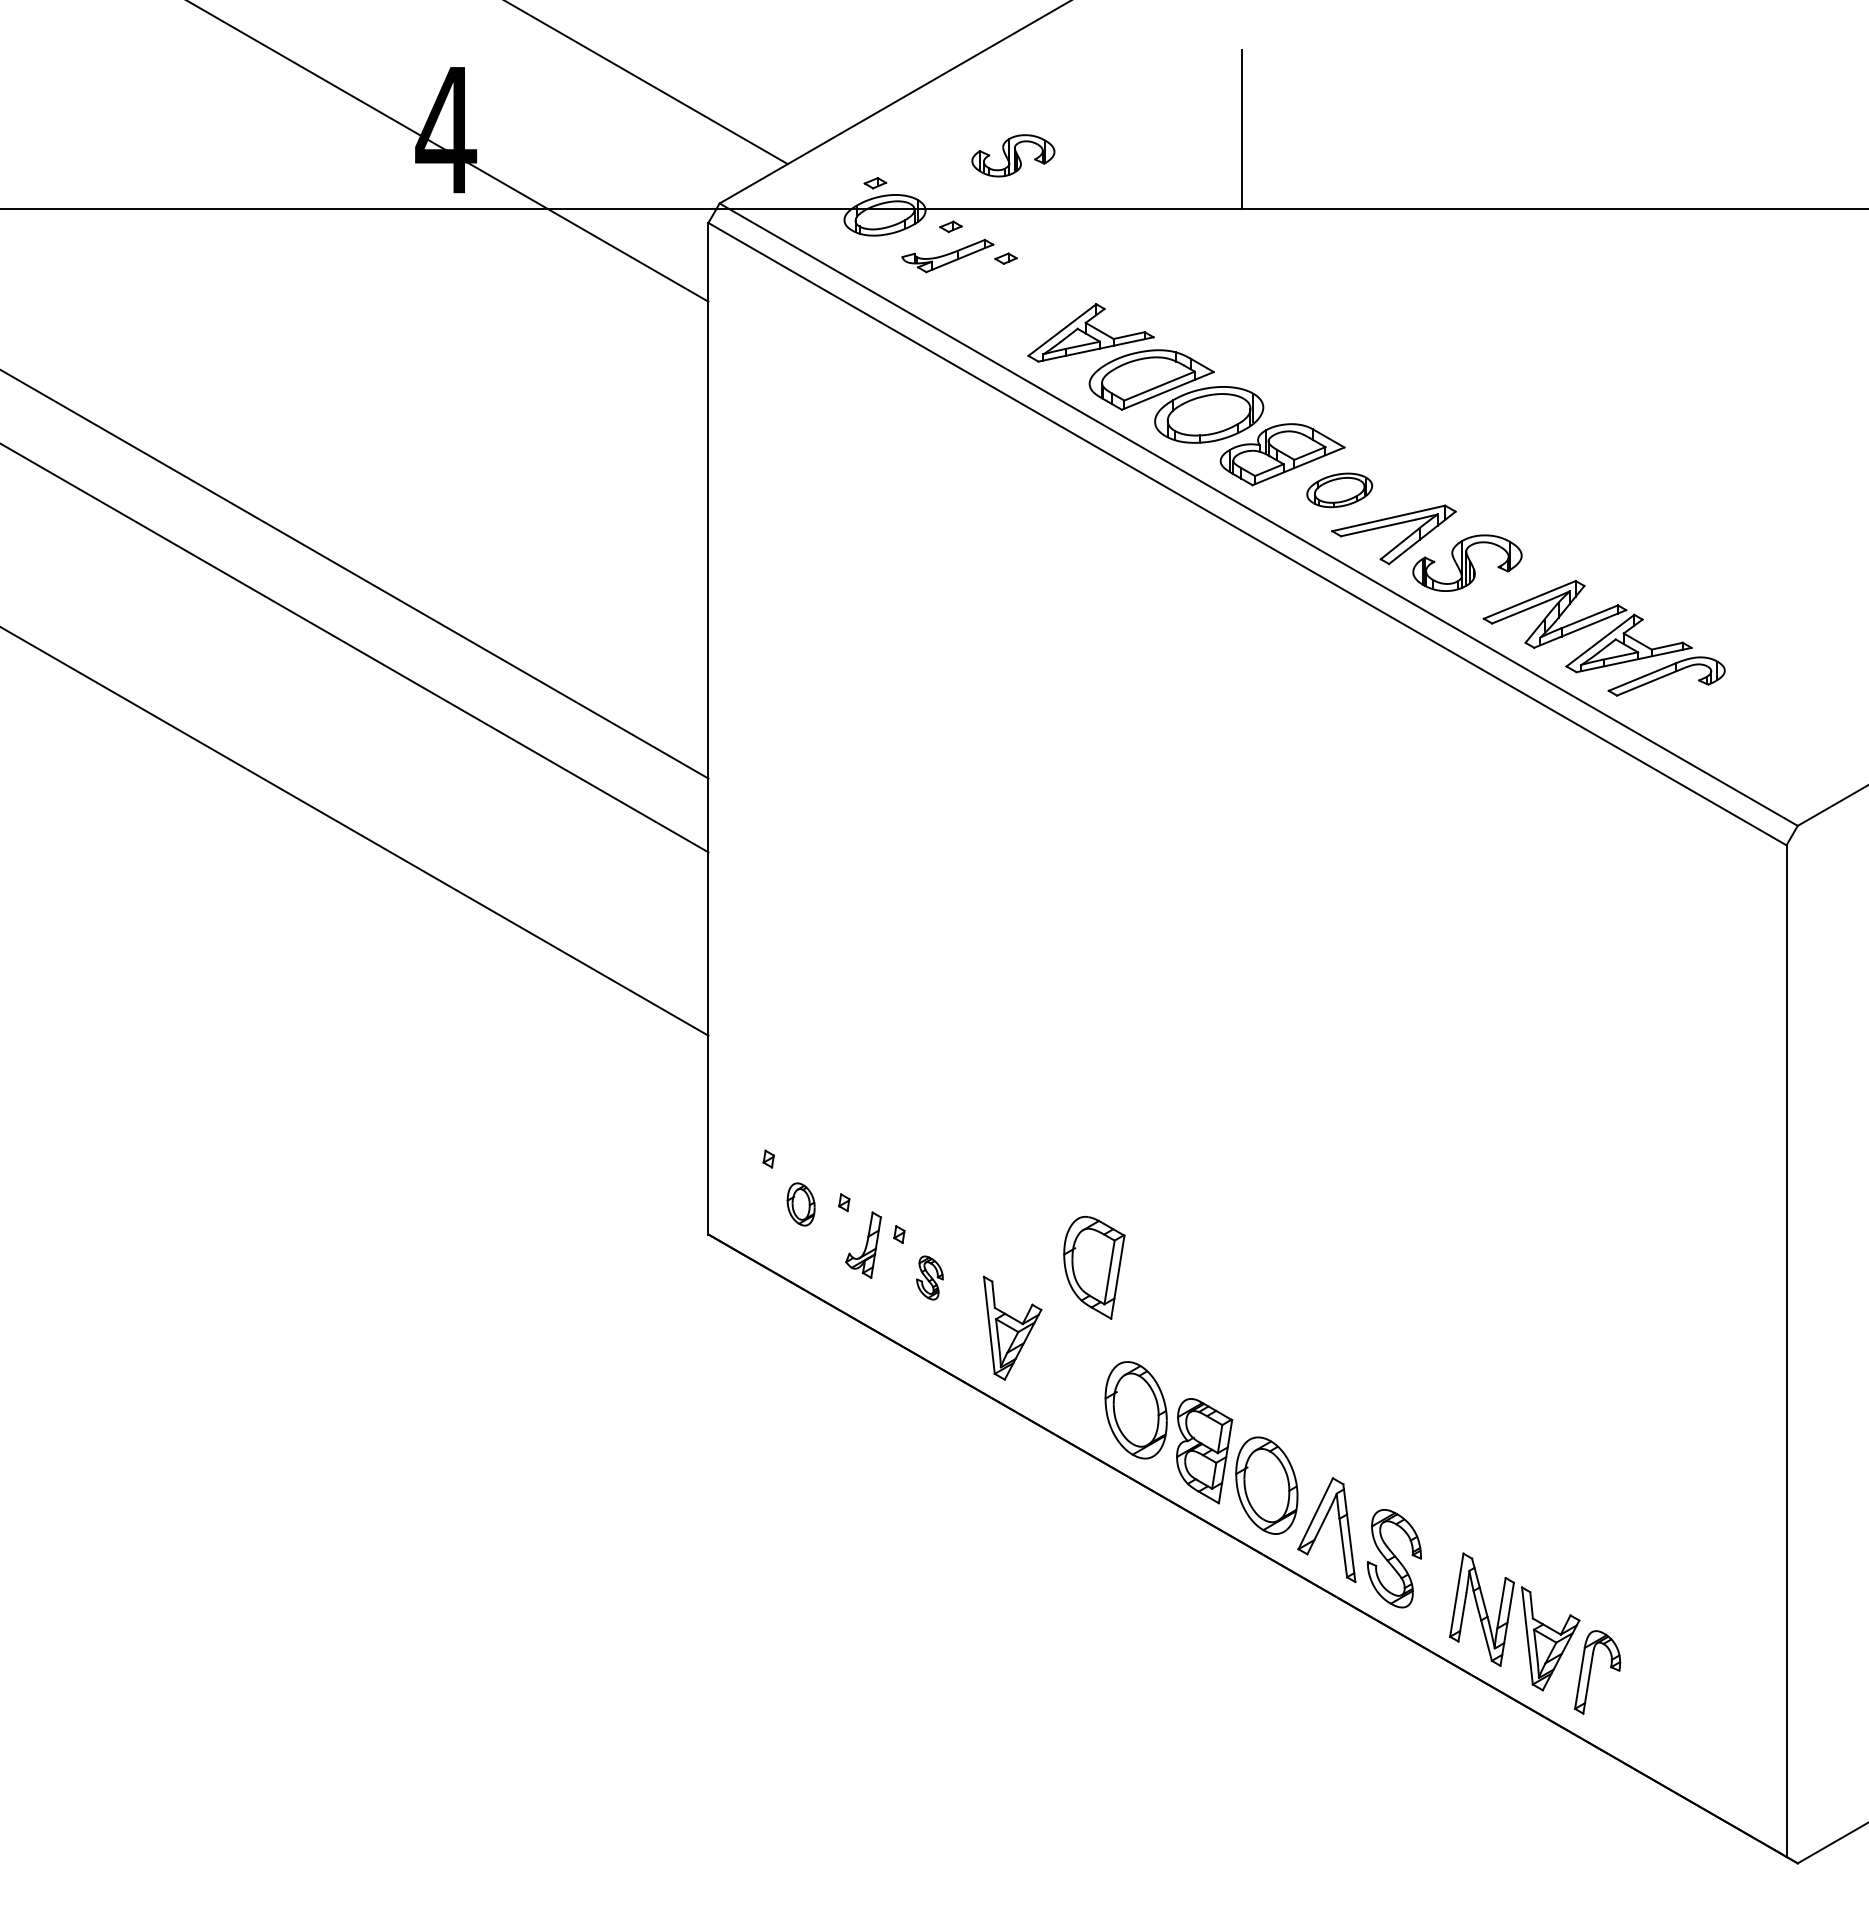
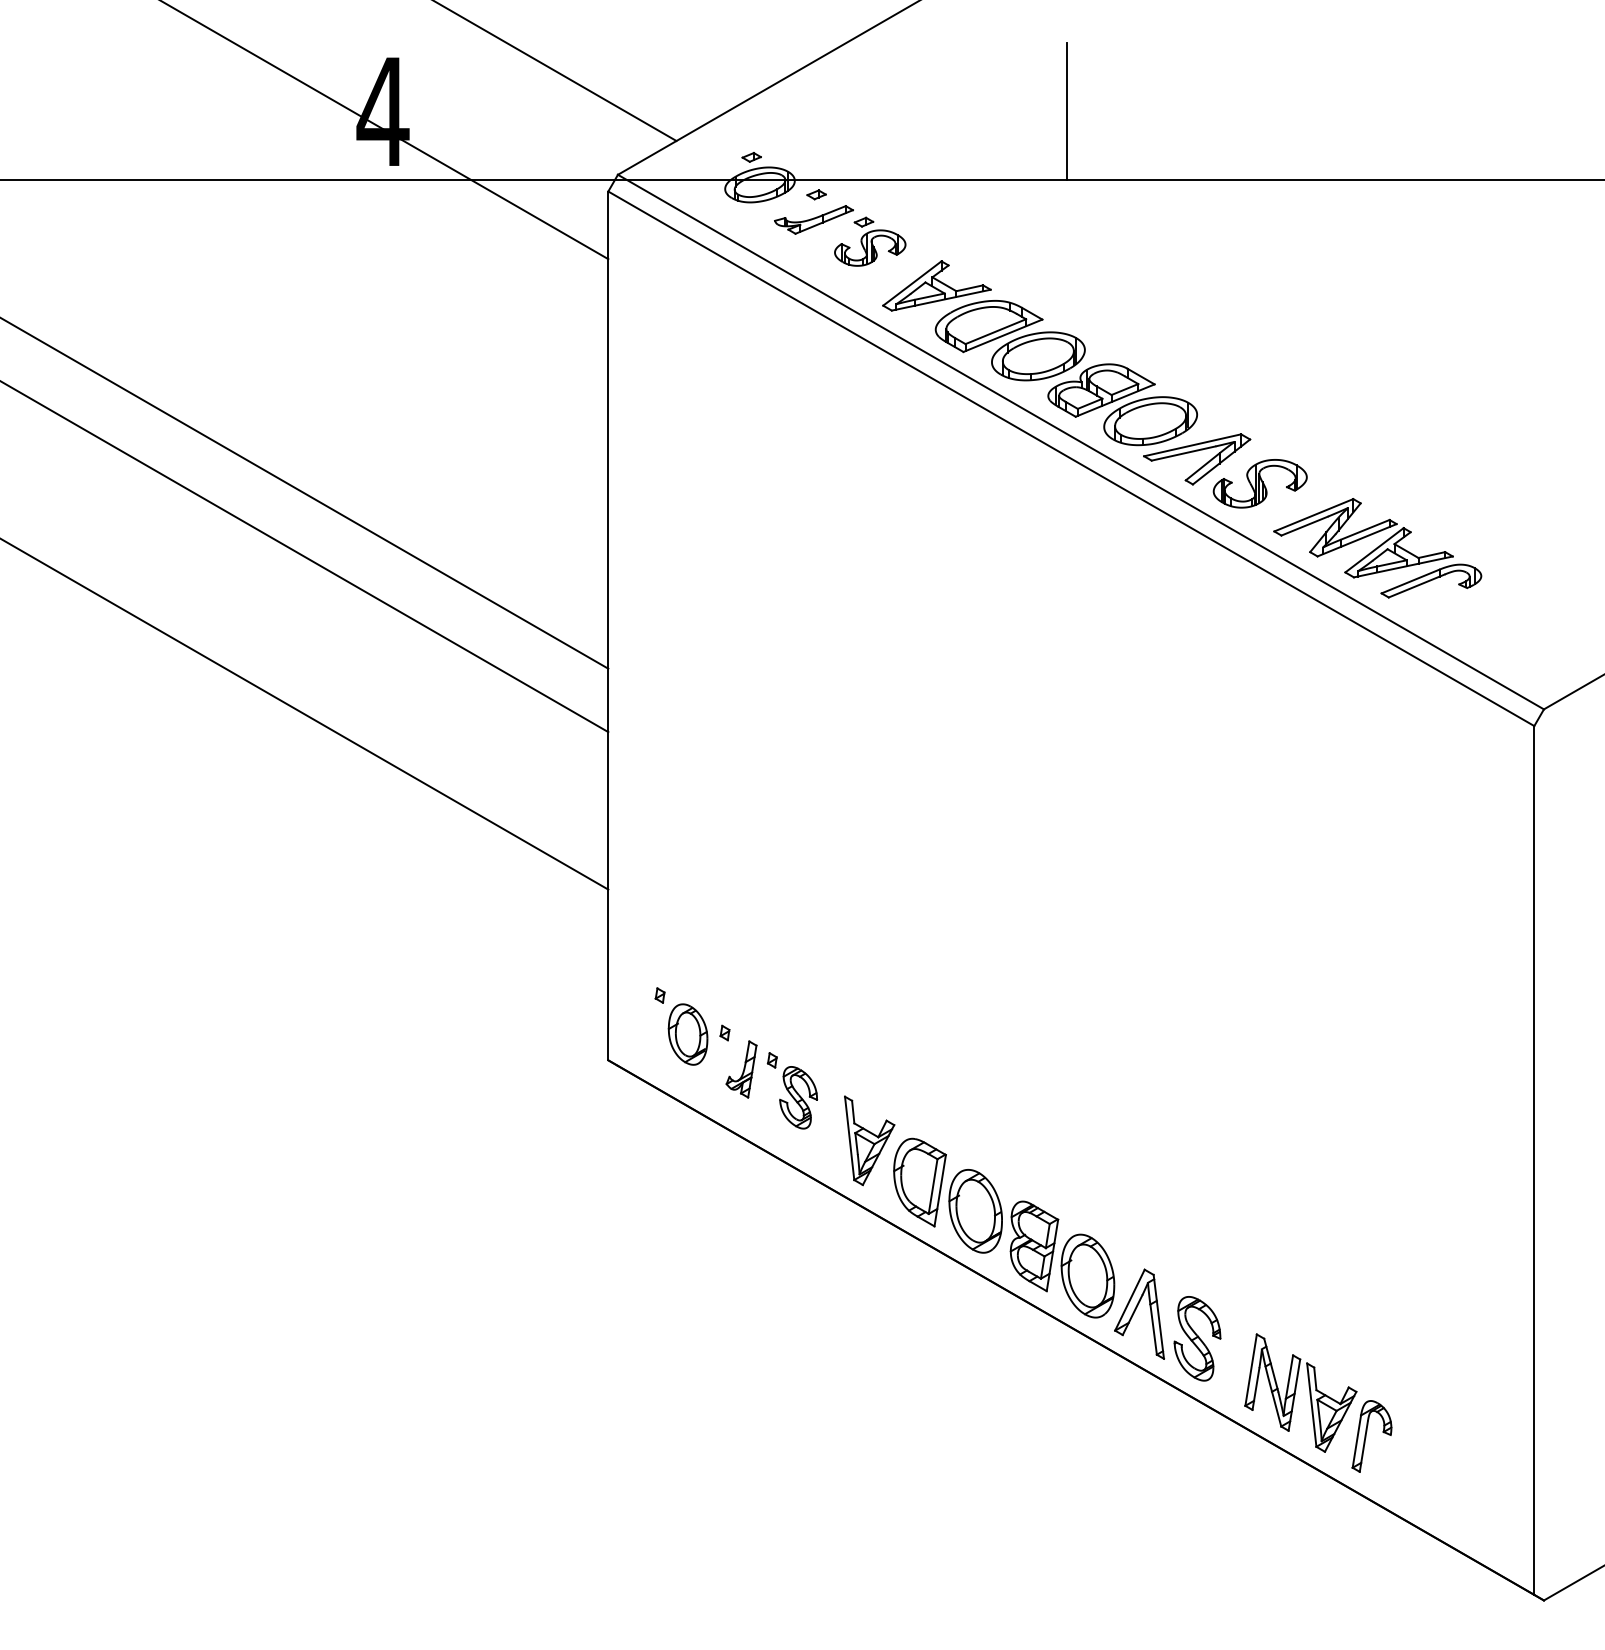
part: (1013, 155) -> (870, 247), moved
part: (1339, 490) -> (1150, 421), size x1.67
part: (800, 1204) -> (687, 1034), size x1.67
part: (1094, 1267) -> (920, 1182), moved
part: (929, 1277) -> (798, 1097), size x1.67

